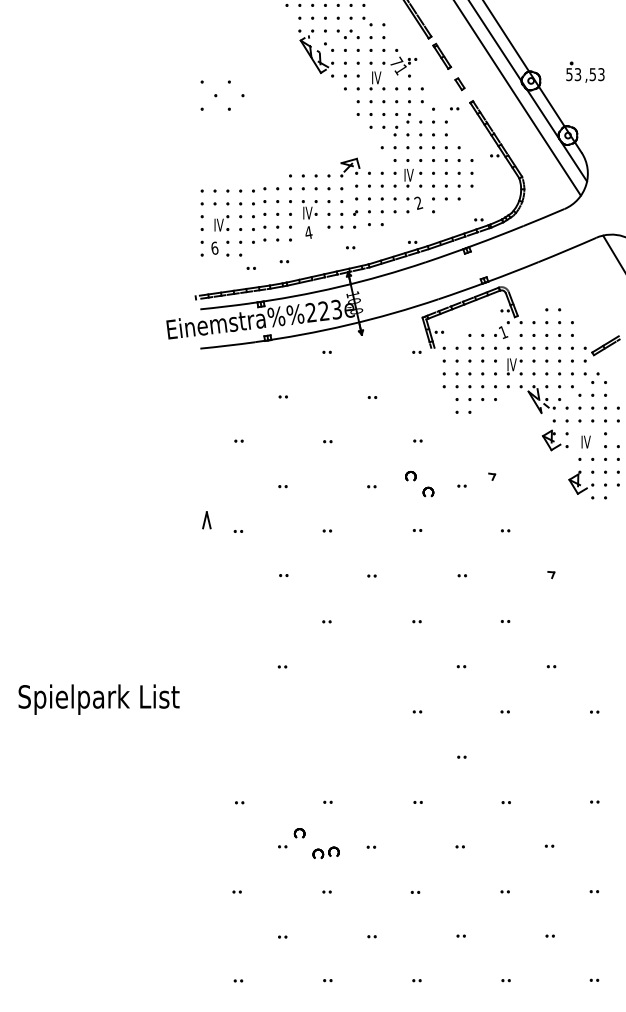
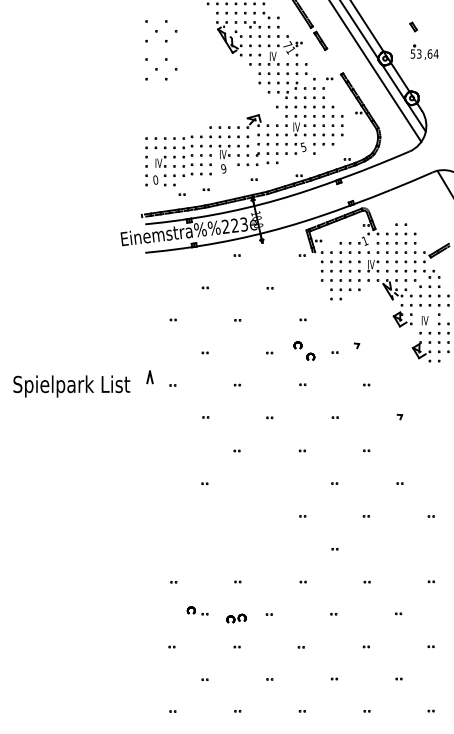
part: (222, 43) -> (161, 31), added
text: (596, 73) -> (432, 53), ,53 -> ,64
part: (459, 83) -> (413, 26), moved
text: (418, 202) -> (303, 146), 2 -> 5
text: (308, 232) -> (223, 168), 4 -> 9
text: (214, 247) -> (155, 179), 6 -> 0
text: (98, 699) -> (71, 386), moved
part: (298, 833) -> (190, 610), moved

